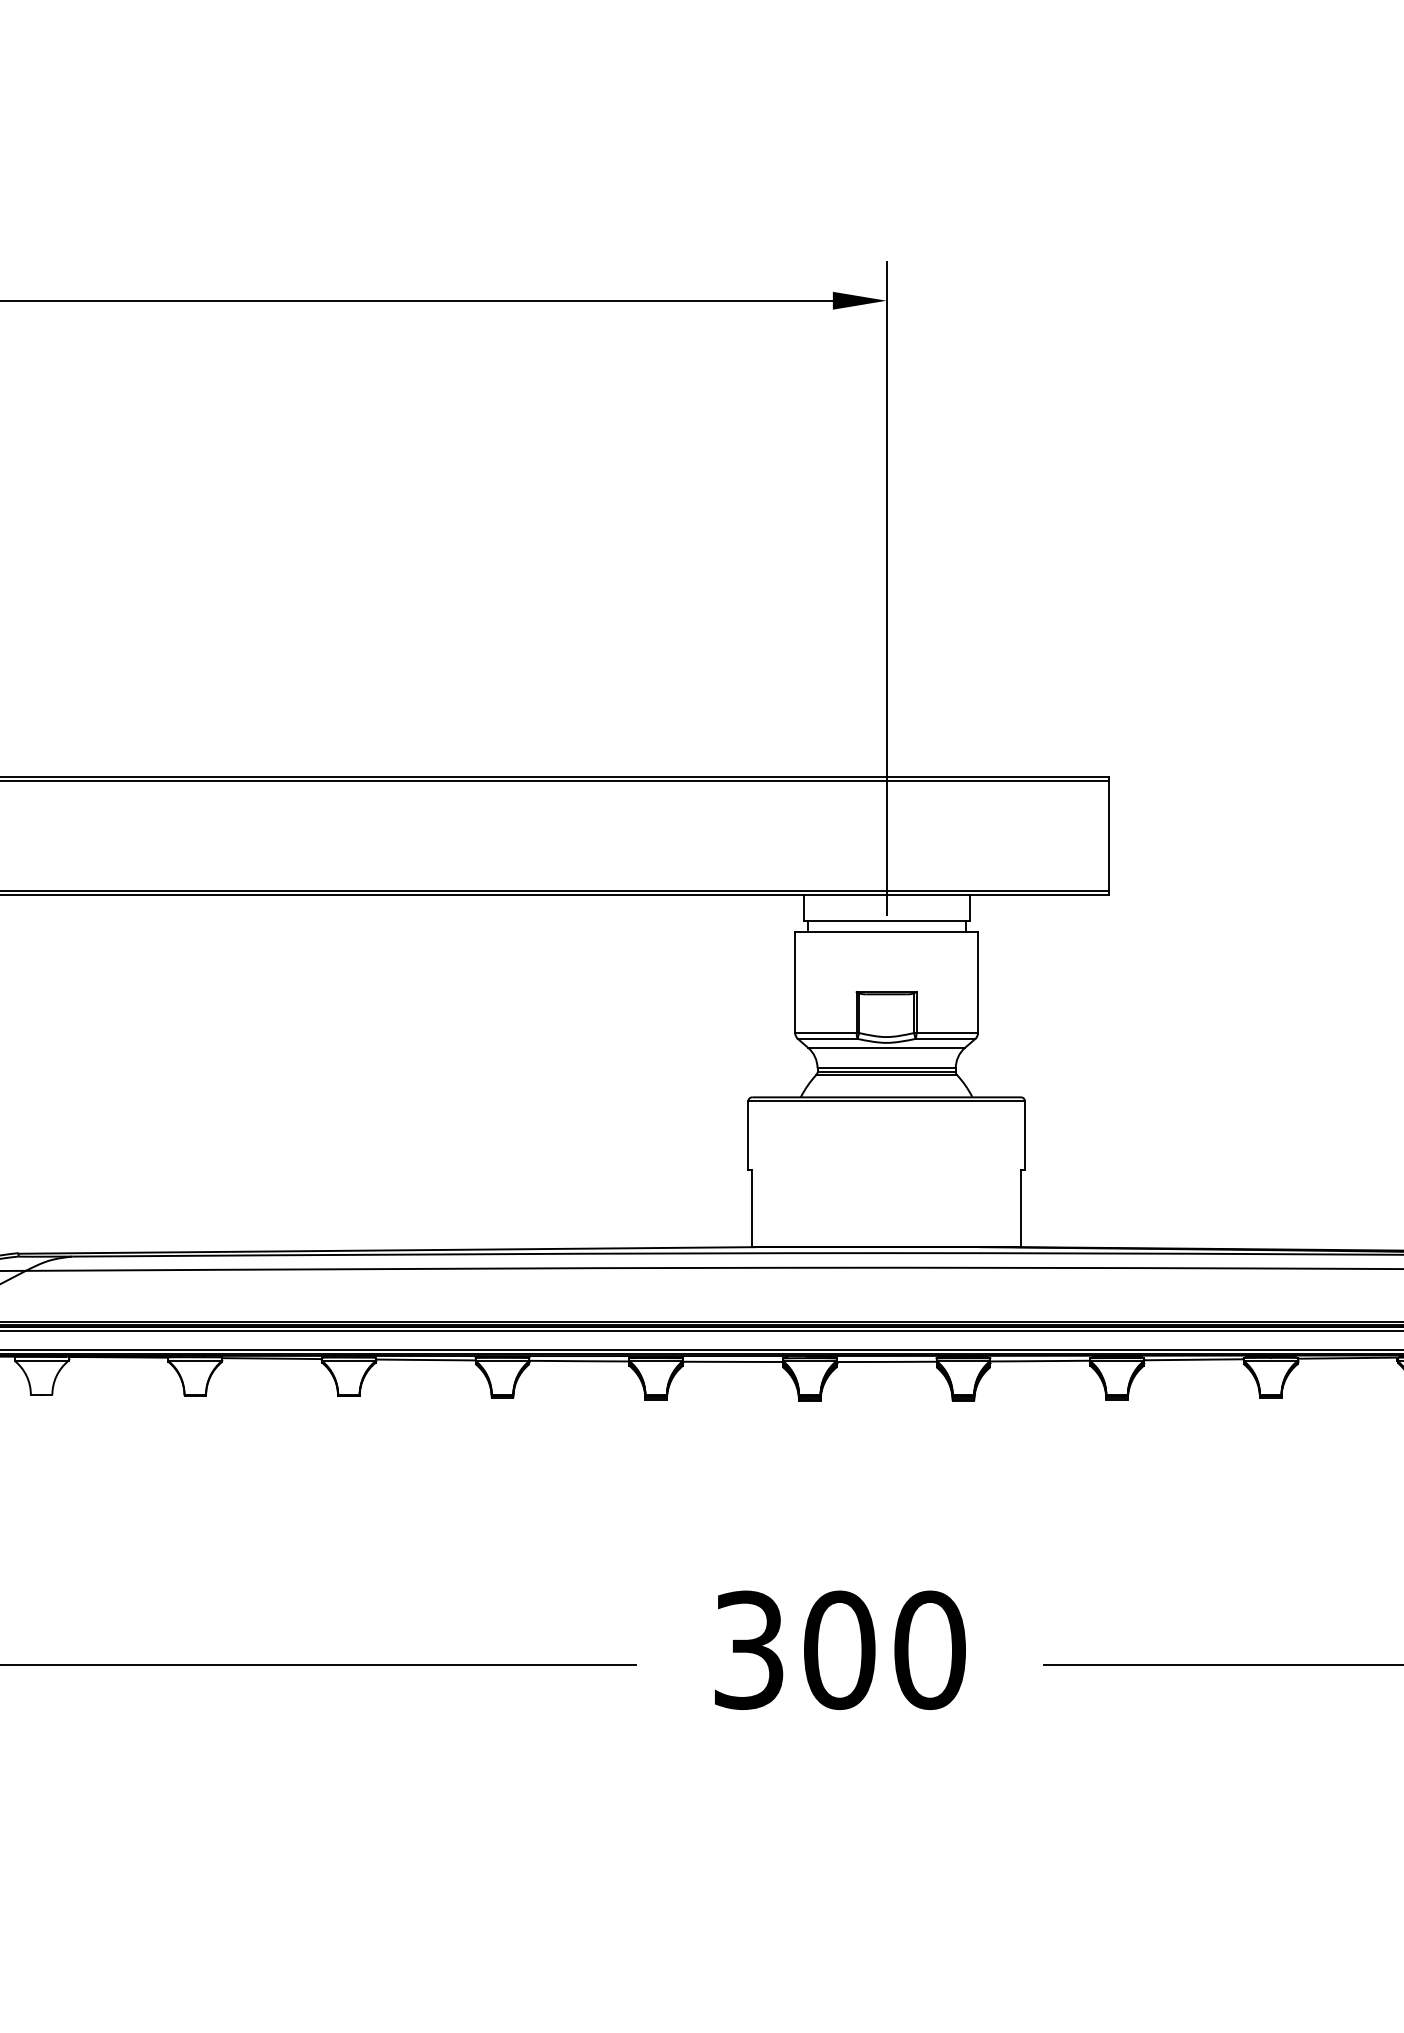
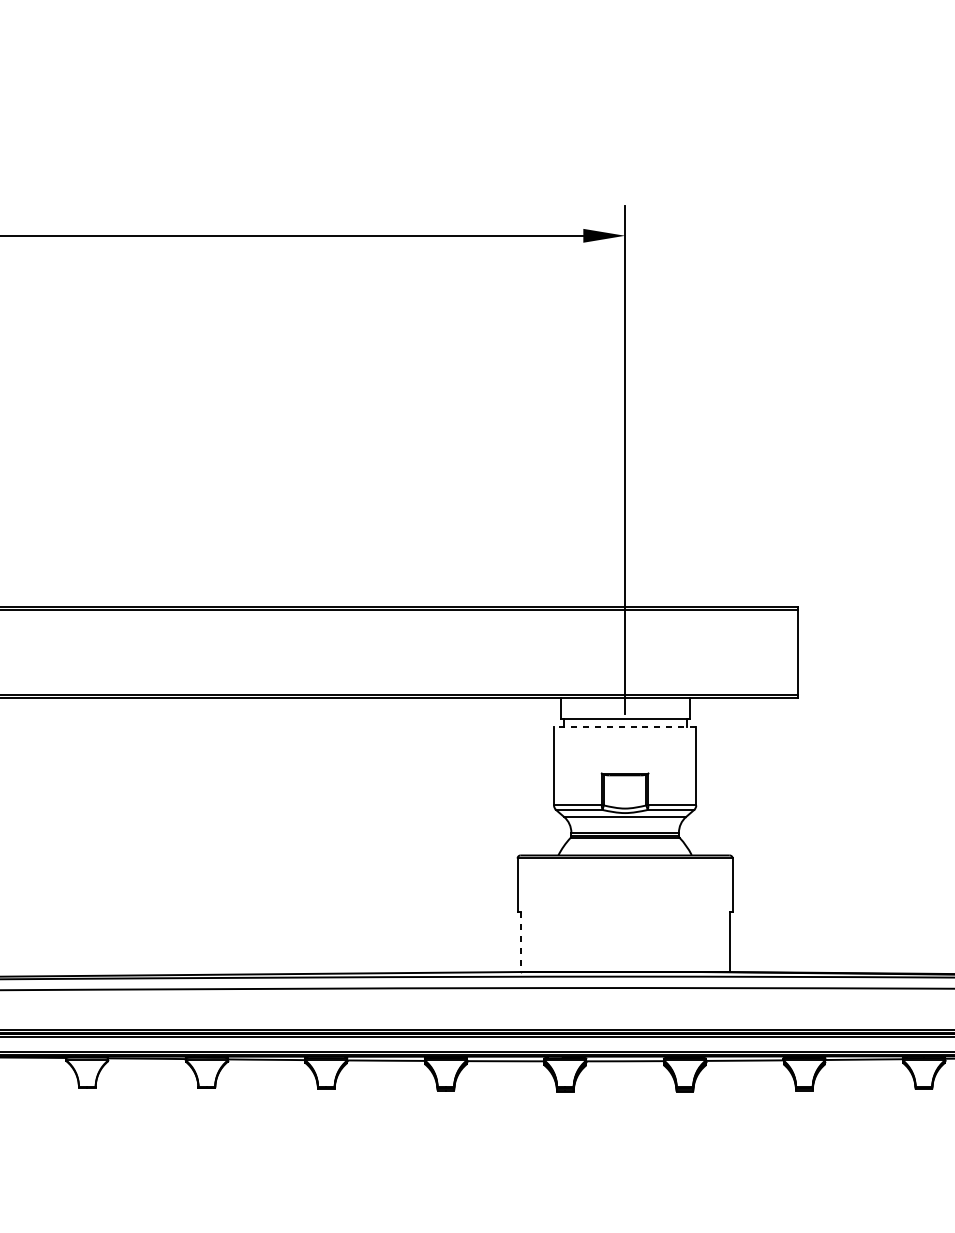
line: (886, 932) -> (625, 727), solid -> dashed
line: (752, 1209) -> (520, 942), solid -> dashed

